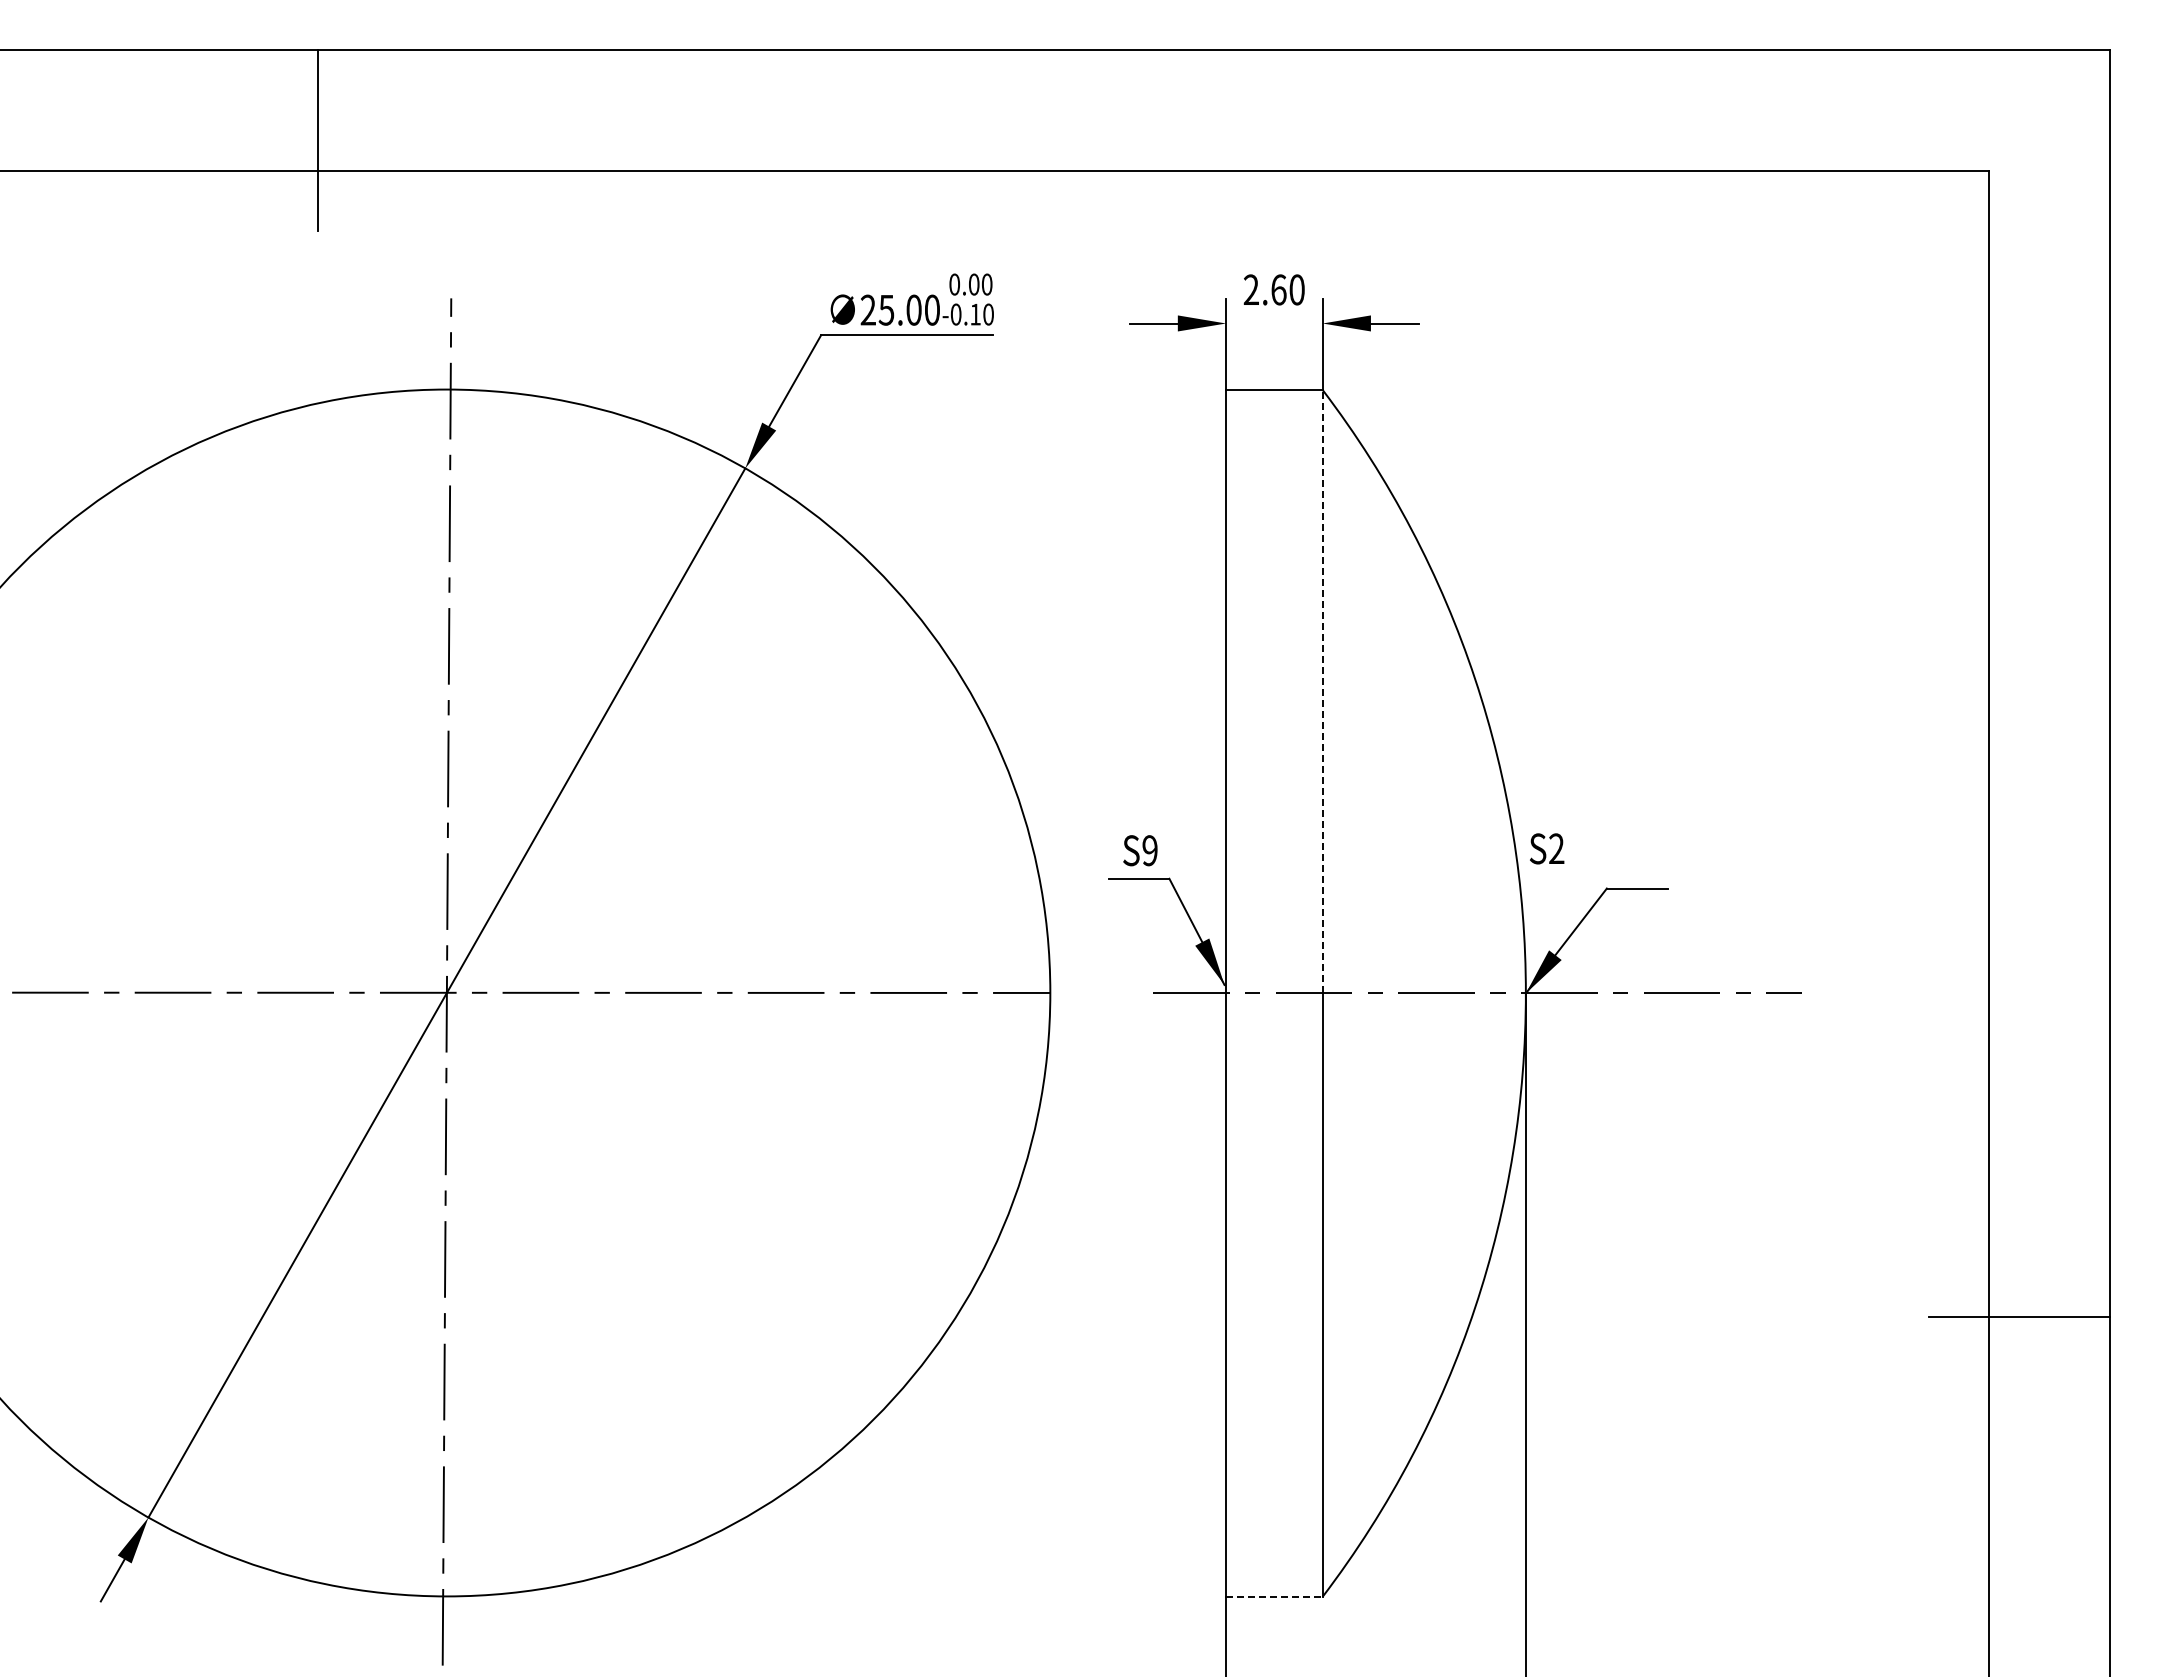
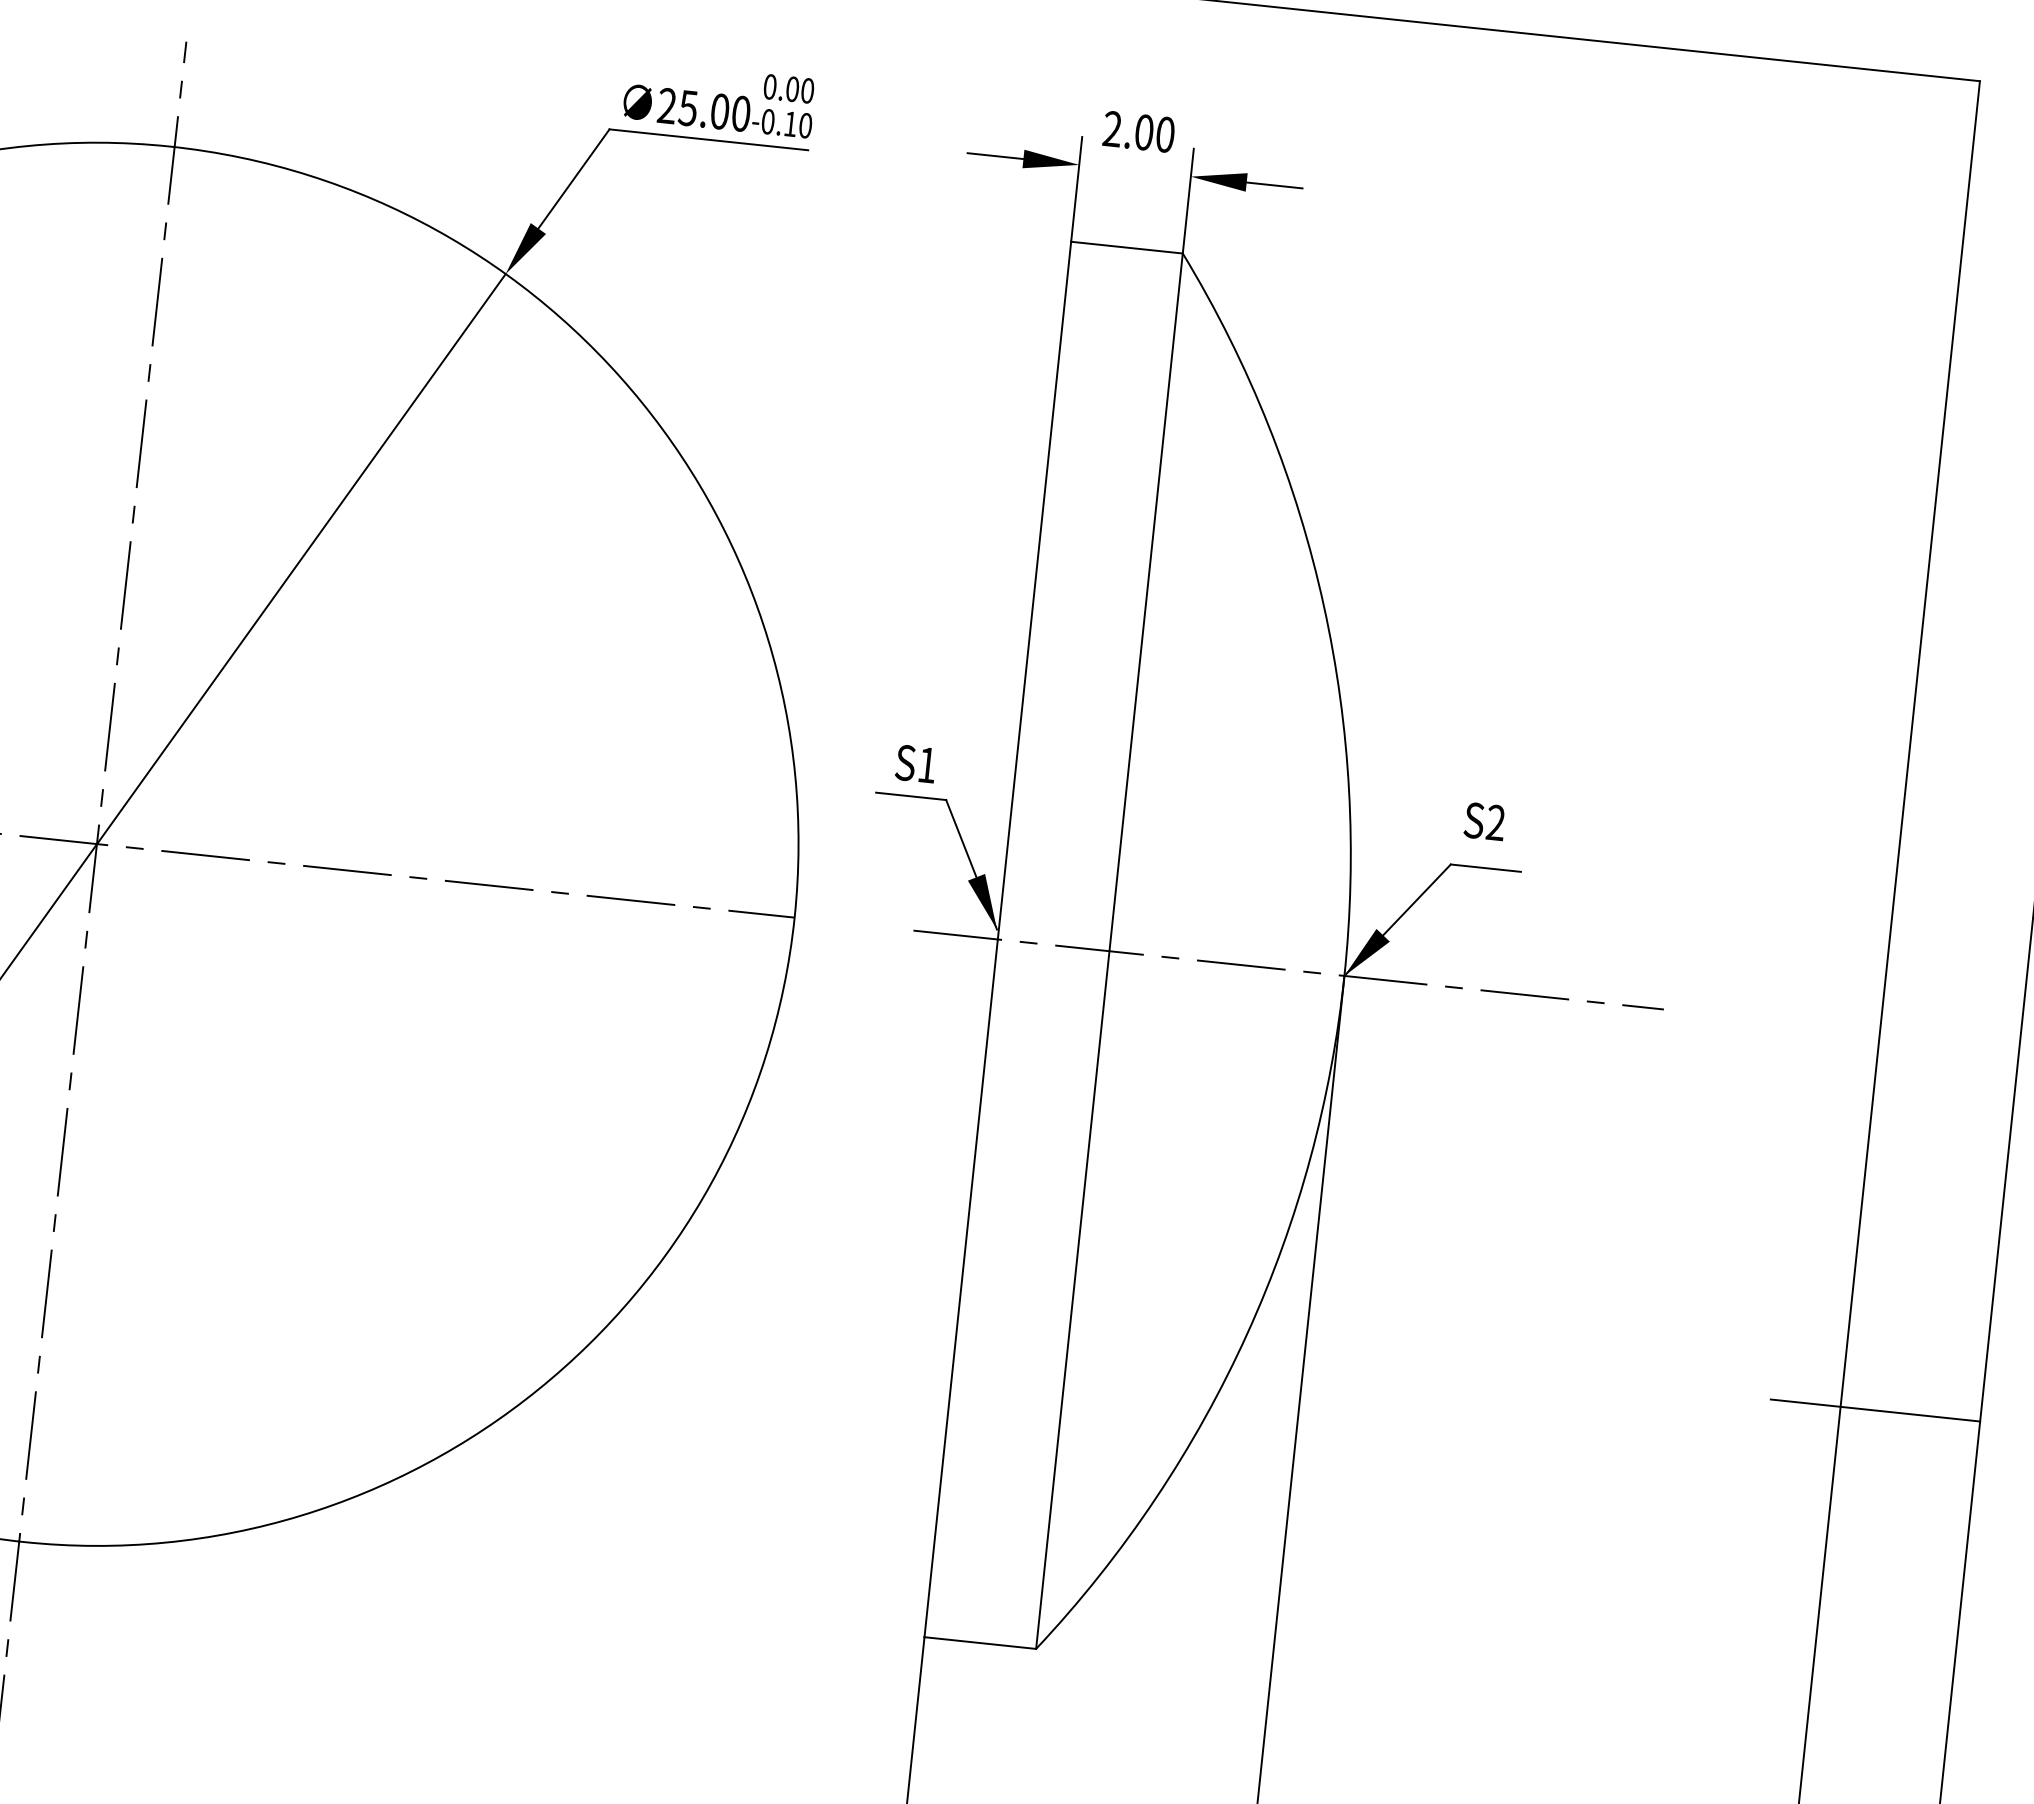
text: (1278, 289) -> (1143, 131), 2.60 -> 2.00
line: (1322, 691) -> (1145, 602), dashed -> solid
text: (1547, 848) -> (1485, 821), moved
text: (1149, 850) -> (926, 764), S9 -> S1
line: (1274, 1596) -> (980, 1642), dashed -> solid

